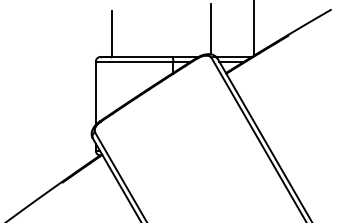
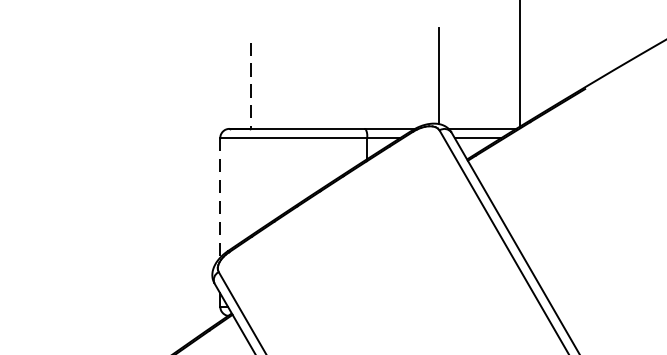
line: (111, 34) -> (249, 86), solid -> dashed
line: (95, 93) -> (219, 198), solid -> dashed

